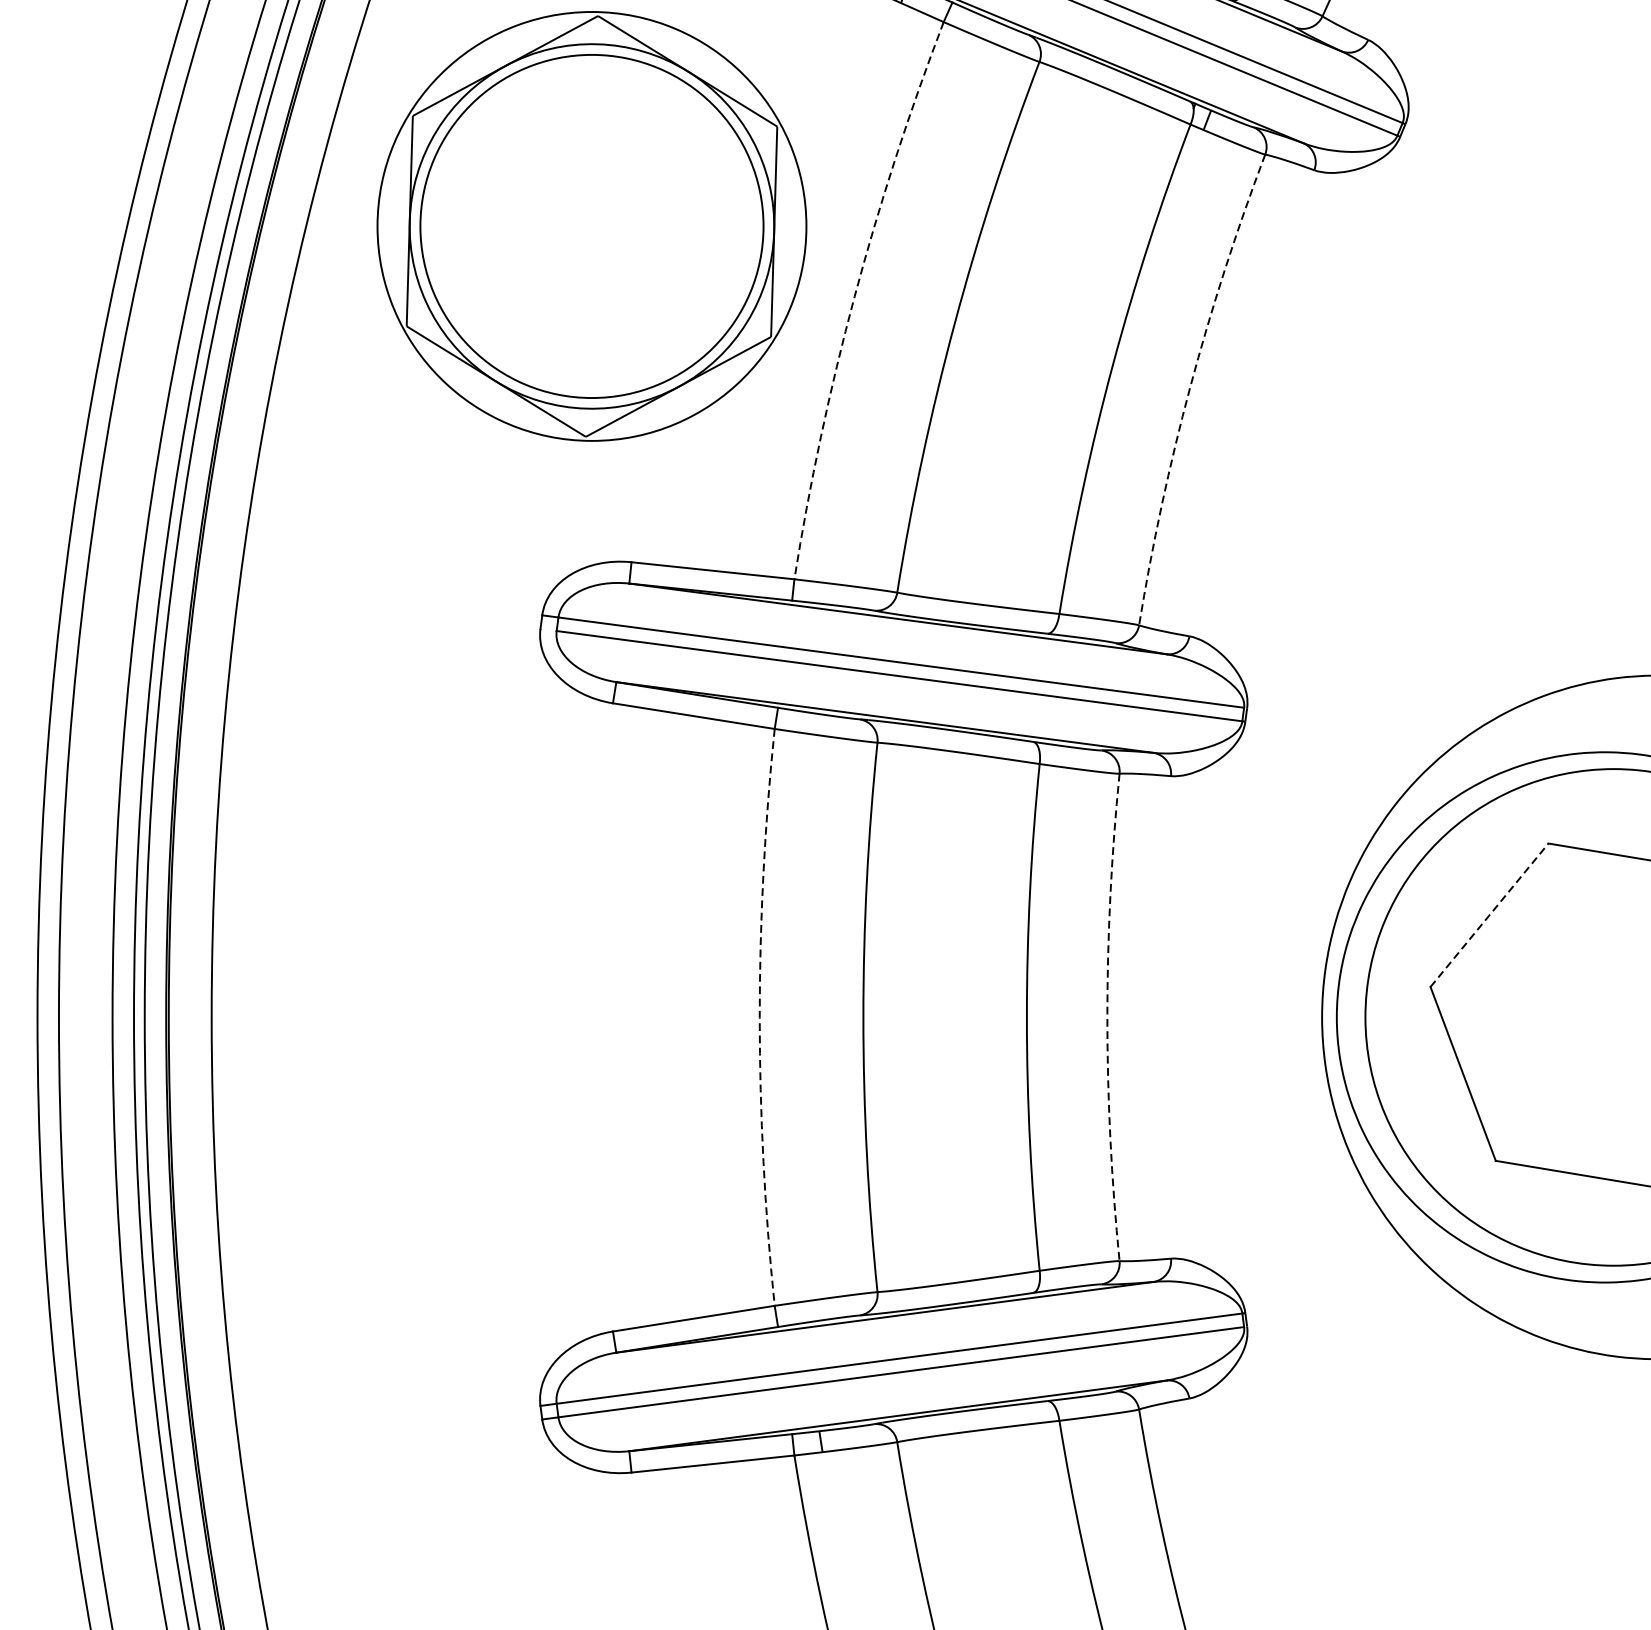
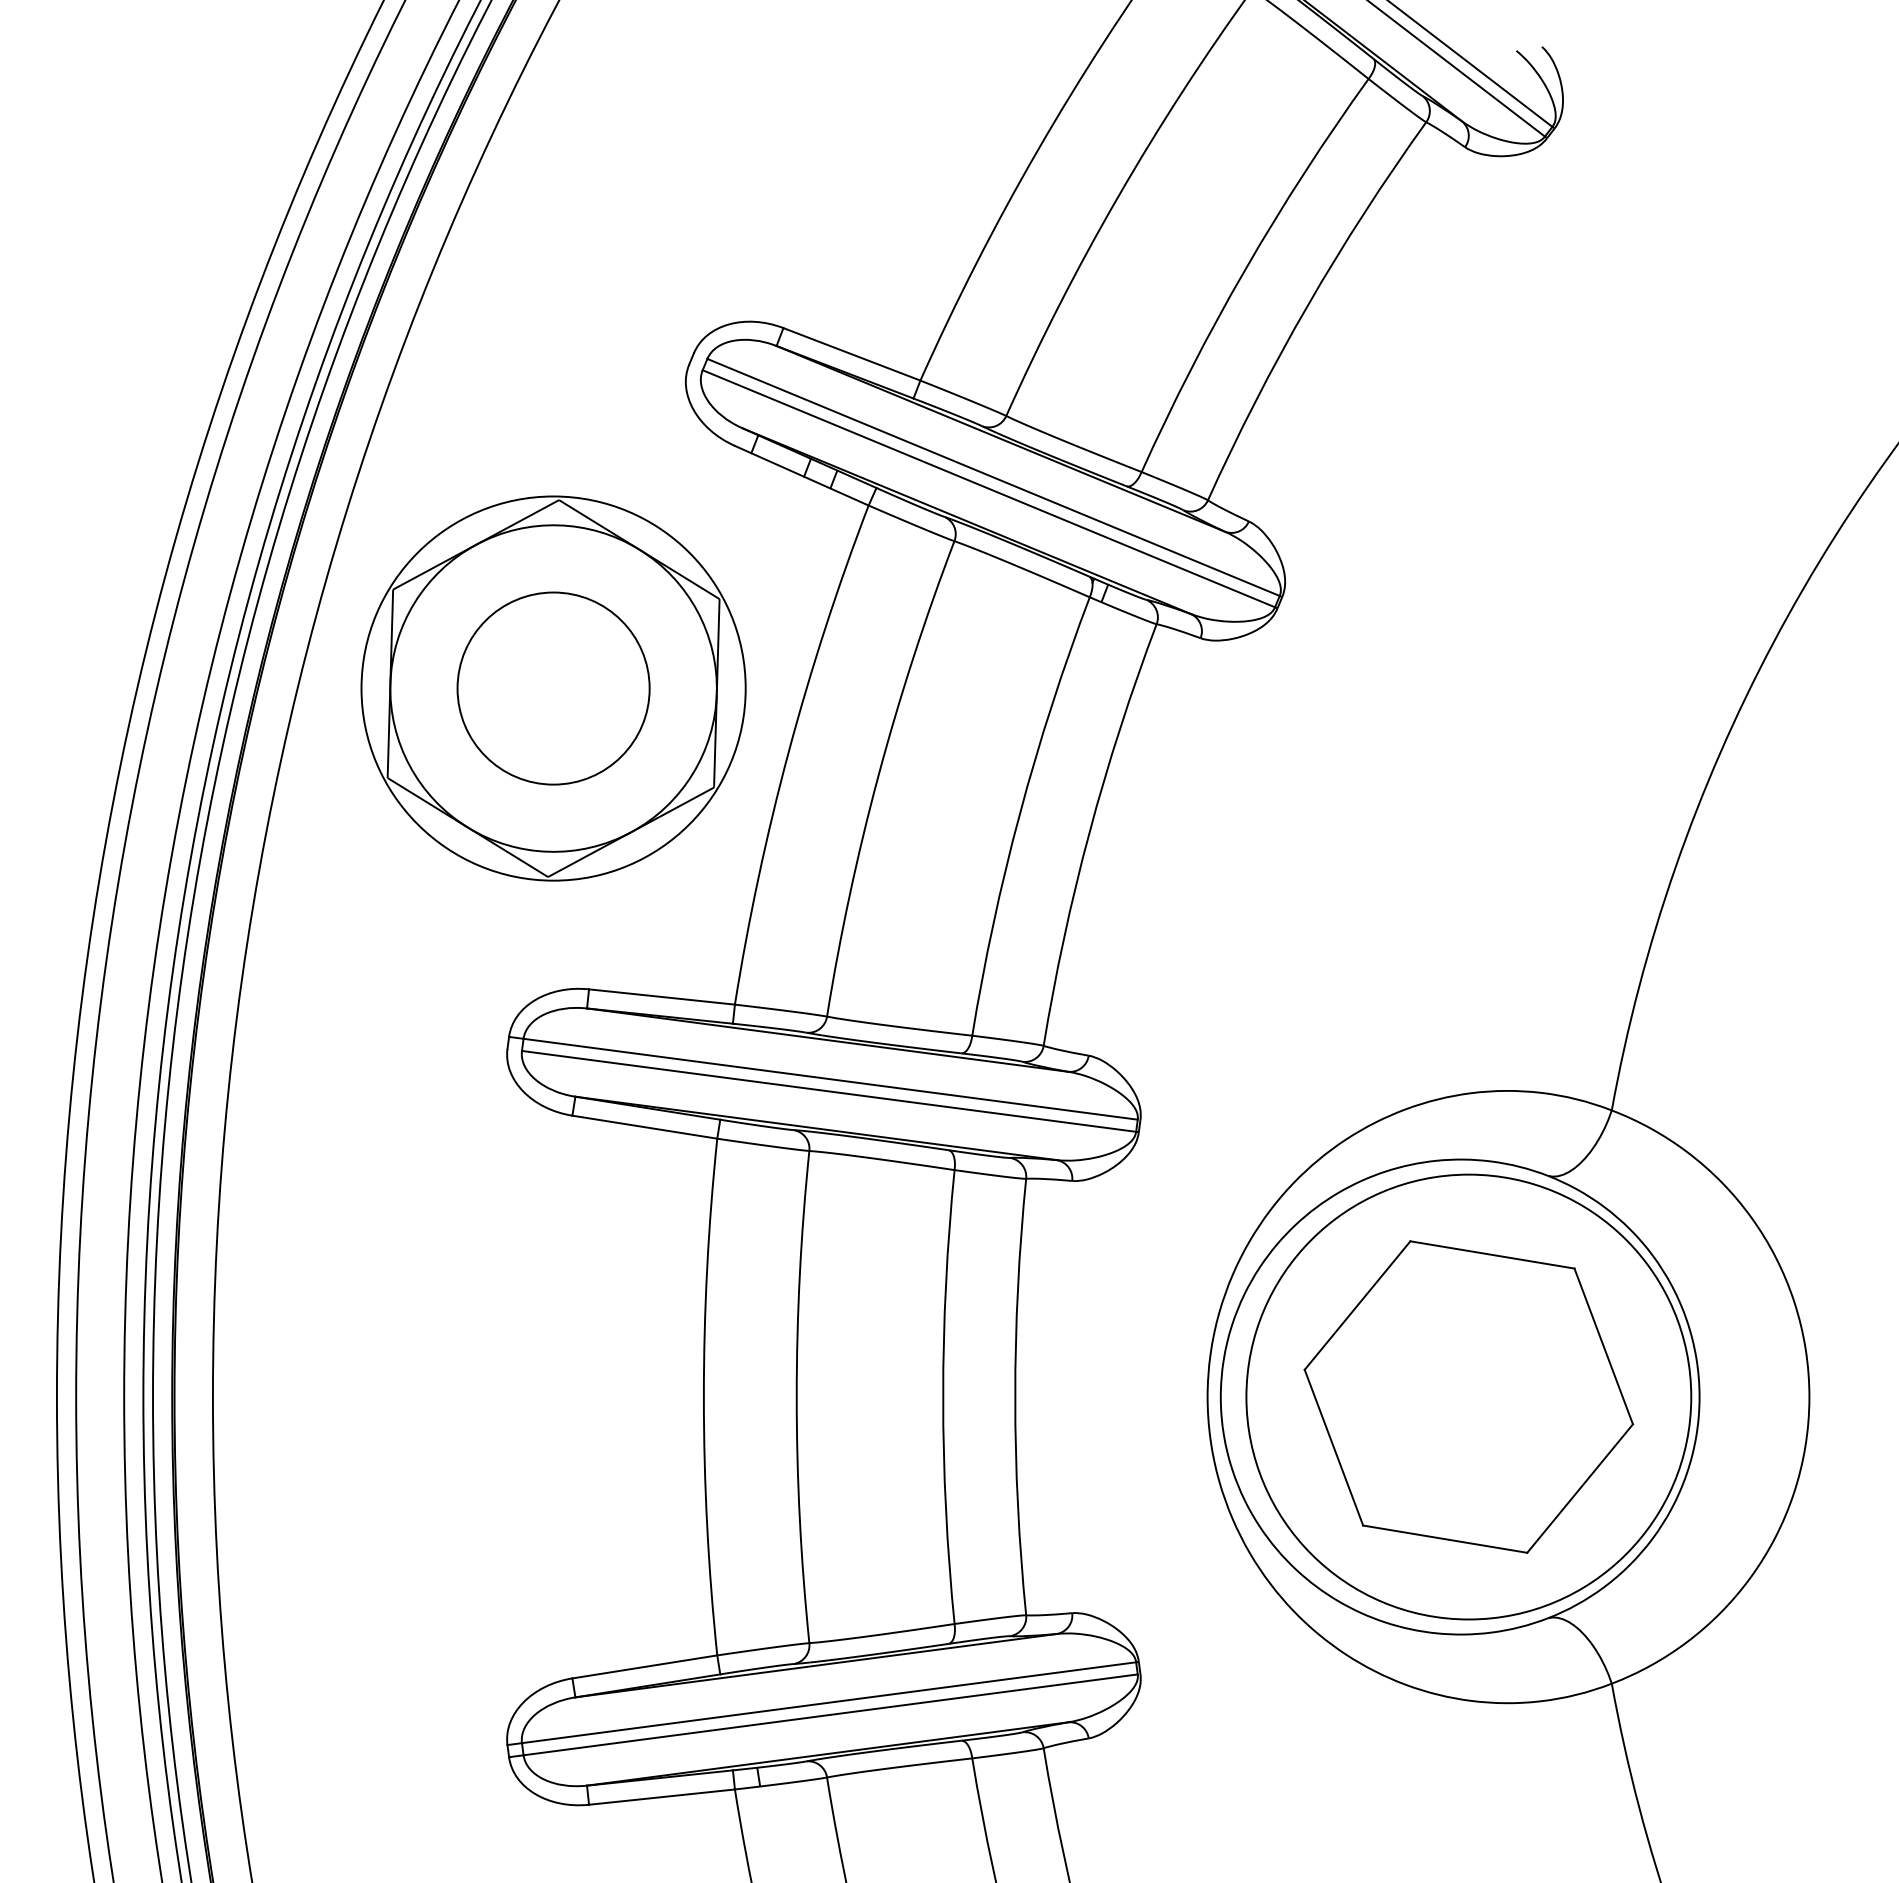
circle: (591, 226) -> (553, 688), size x0.62
arc: (854, 296) -> (788, 751), dashed -> solid
arc: (1190, 387) -> (1089, 832), dashed -> solid
line: (1489, 915) -> (1357, 1305), dashed -> solid
arc: (759, 1017) -> (703, 1397), dashed -> solid
arc: (1107, 1017) -> (1015, 1397), dashed -> solid

